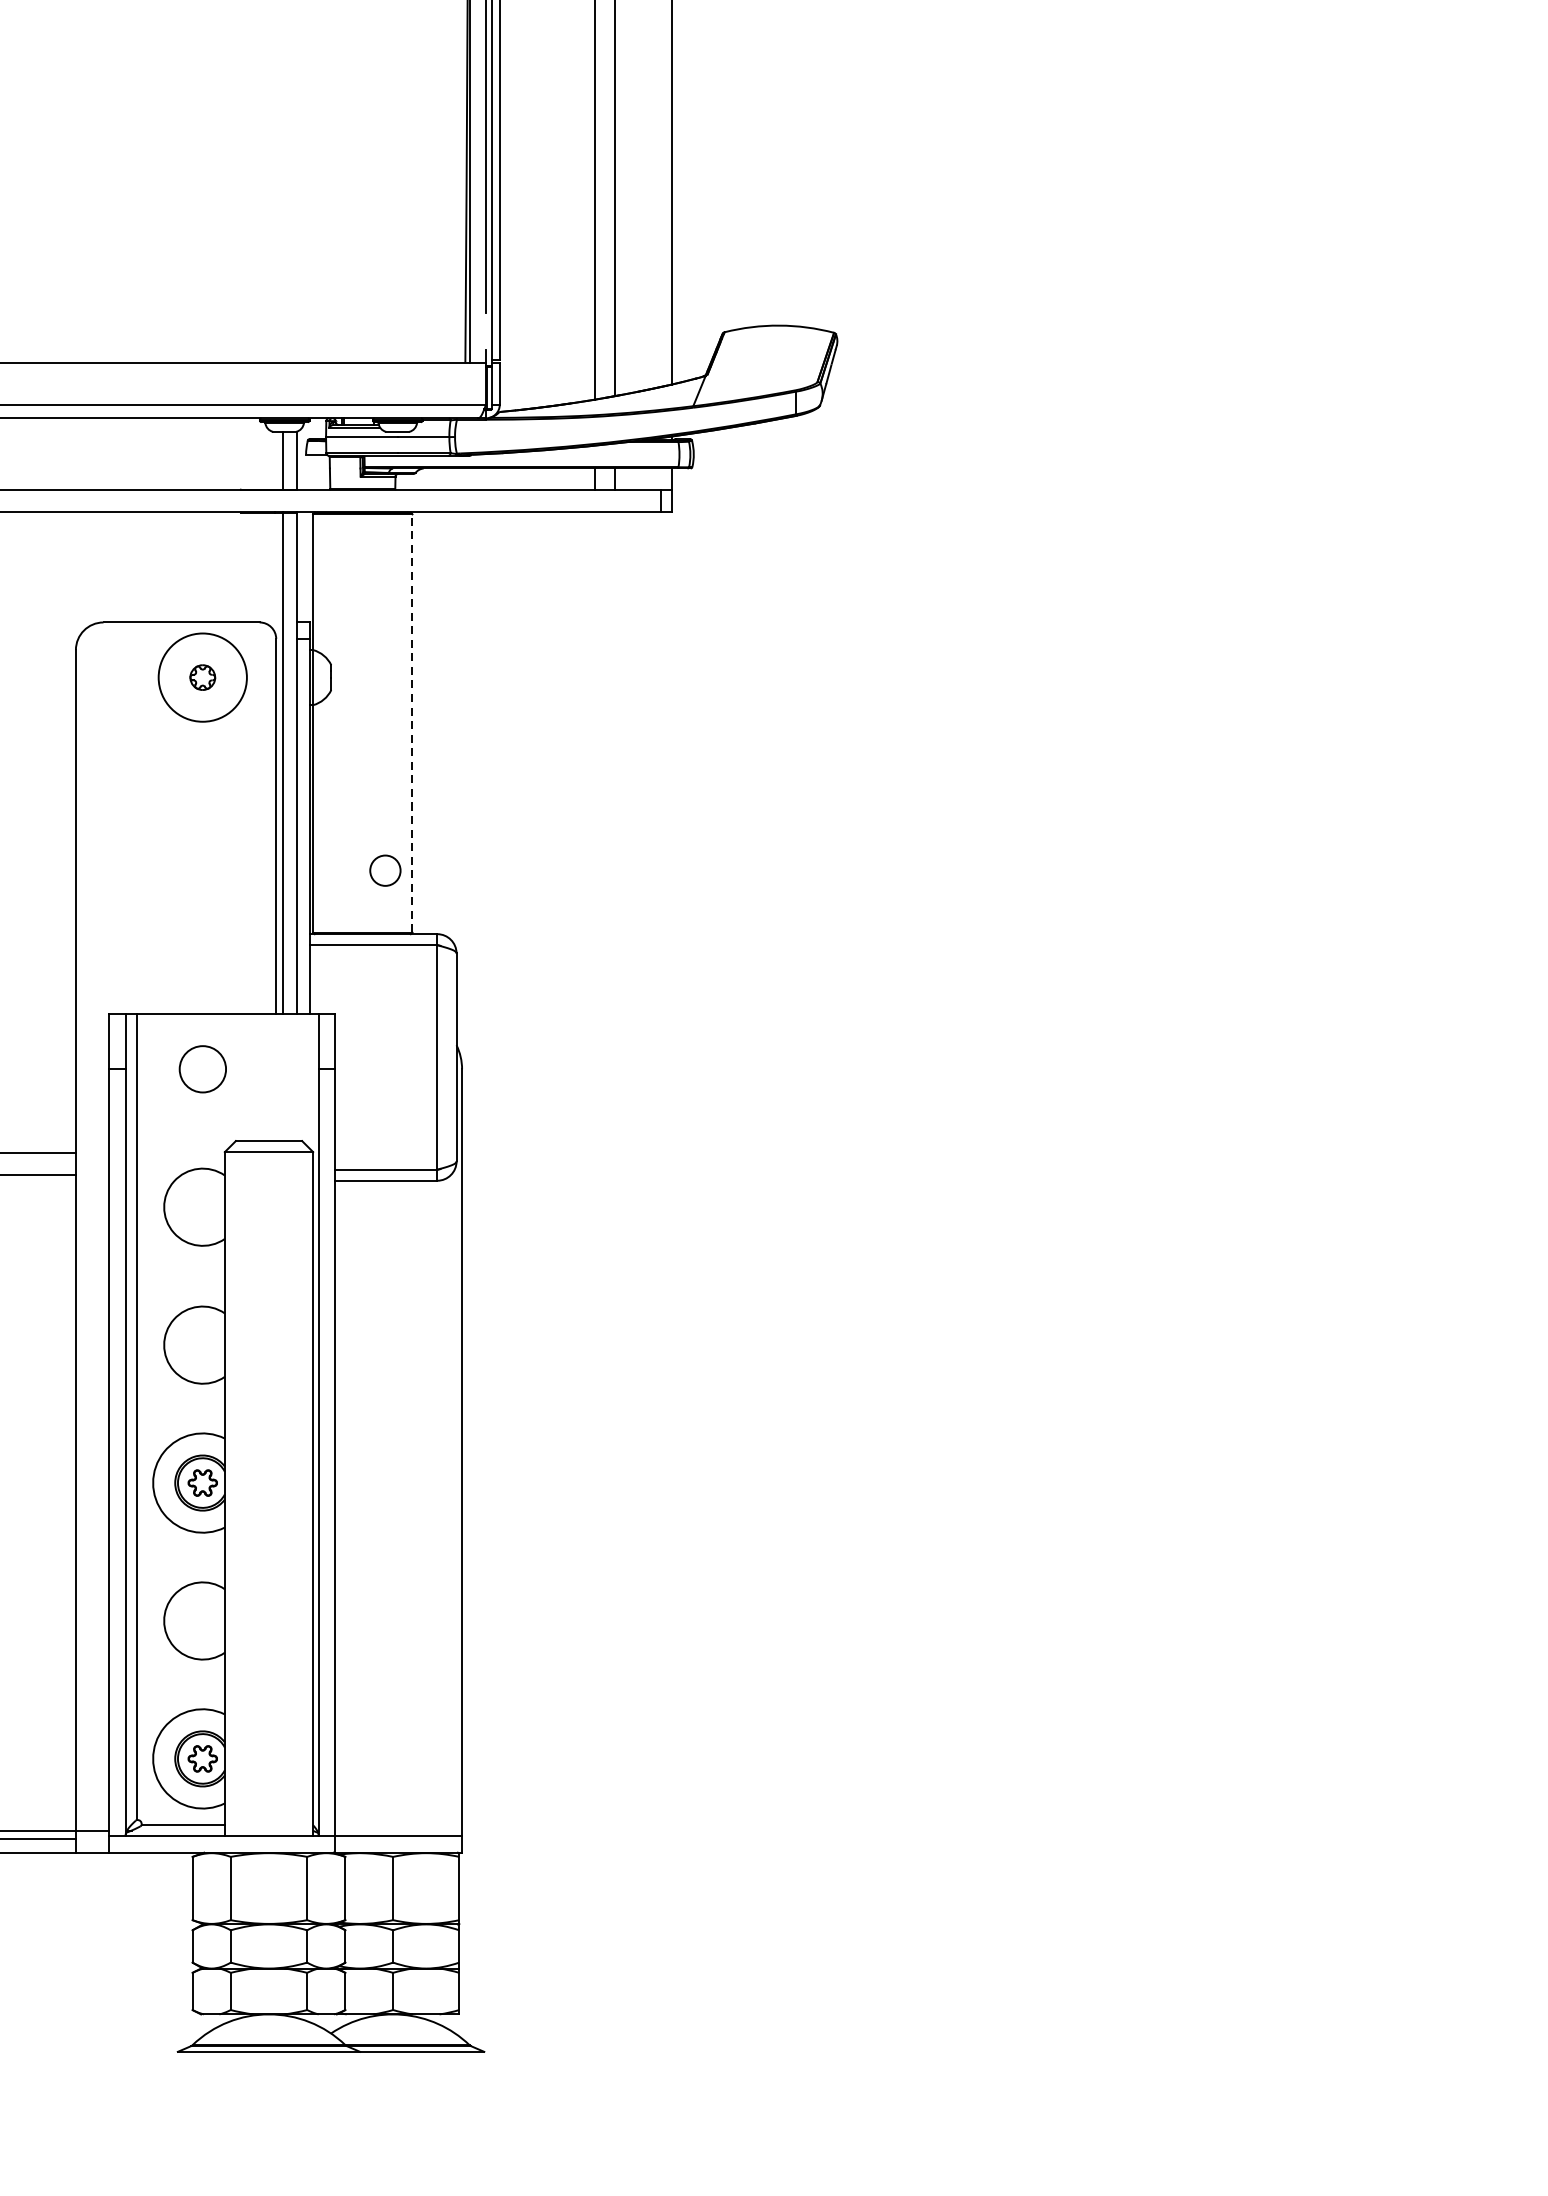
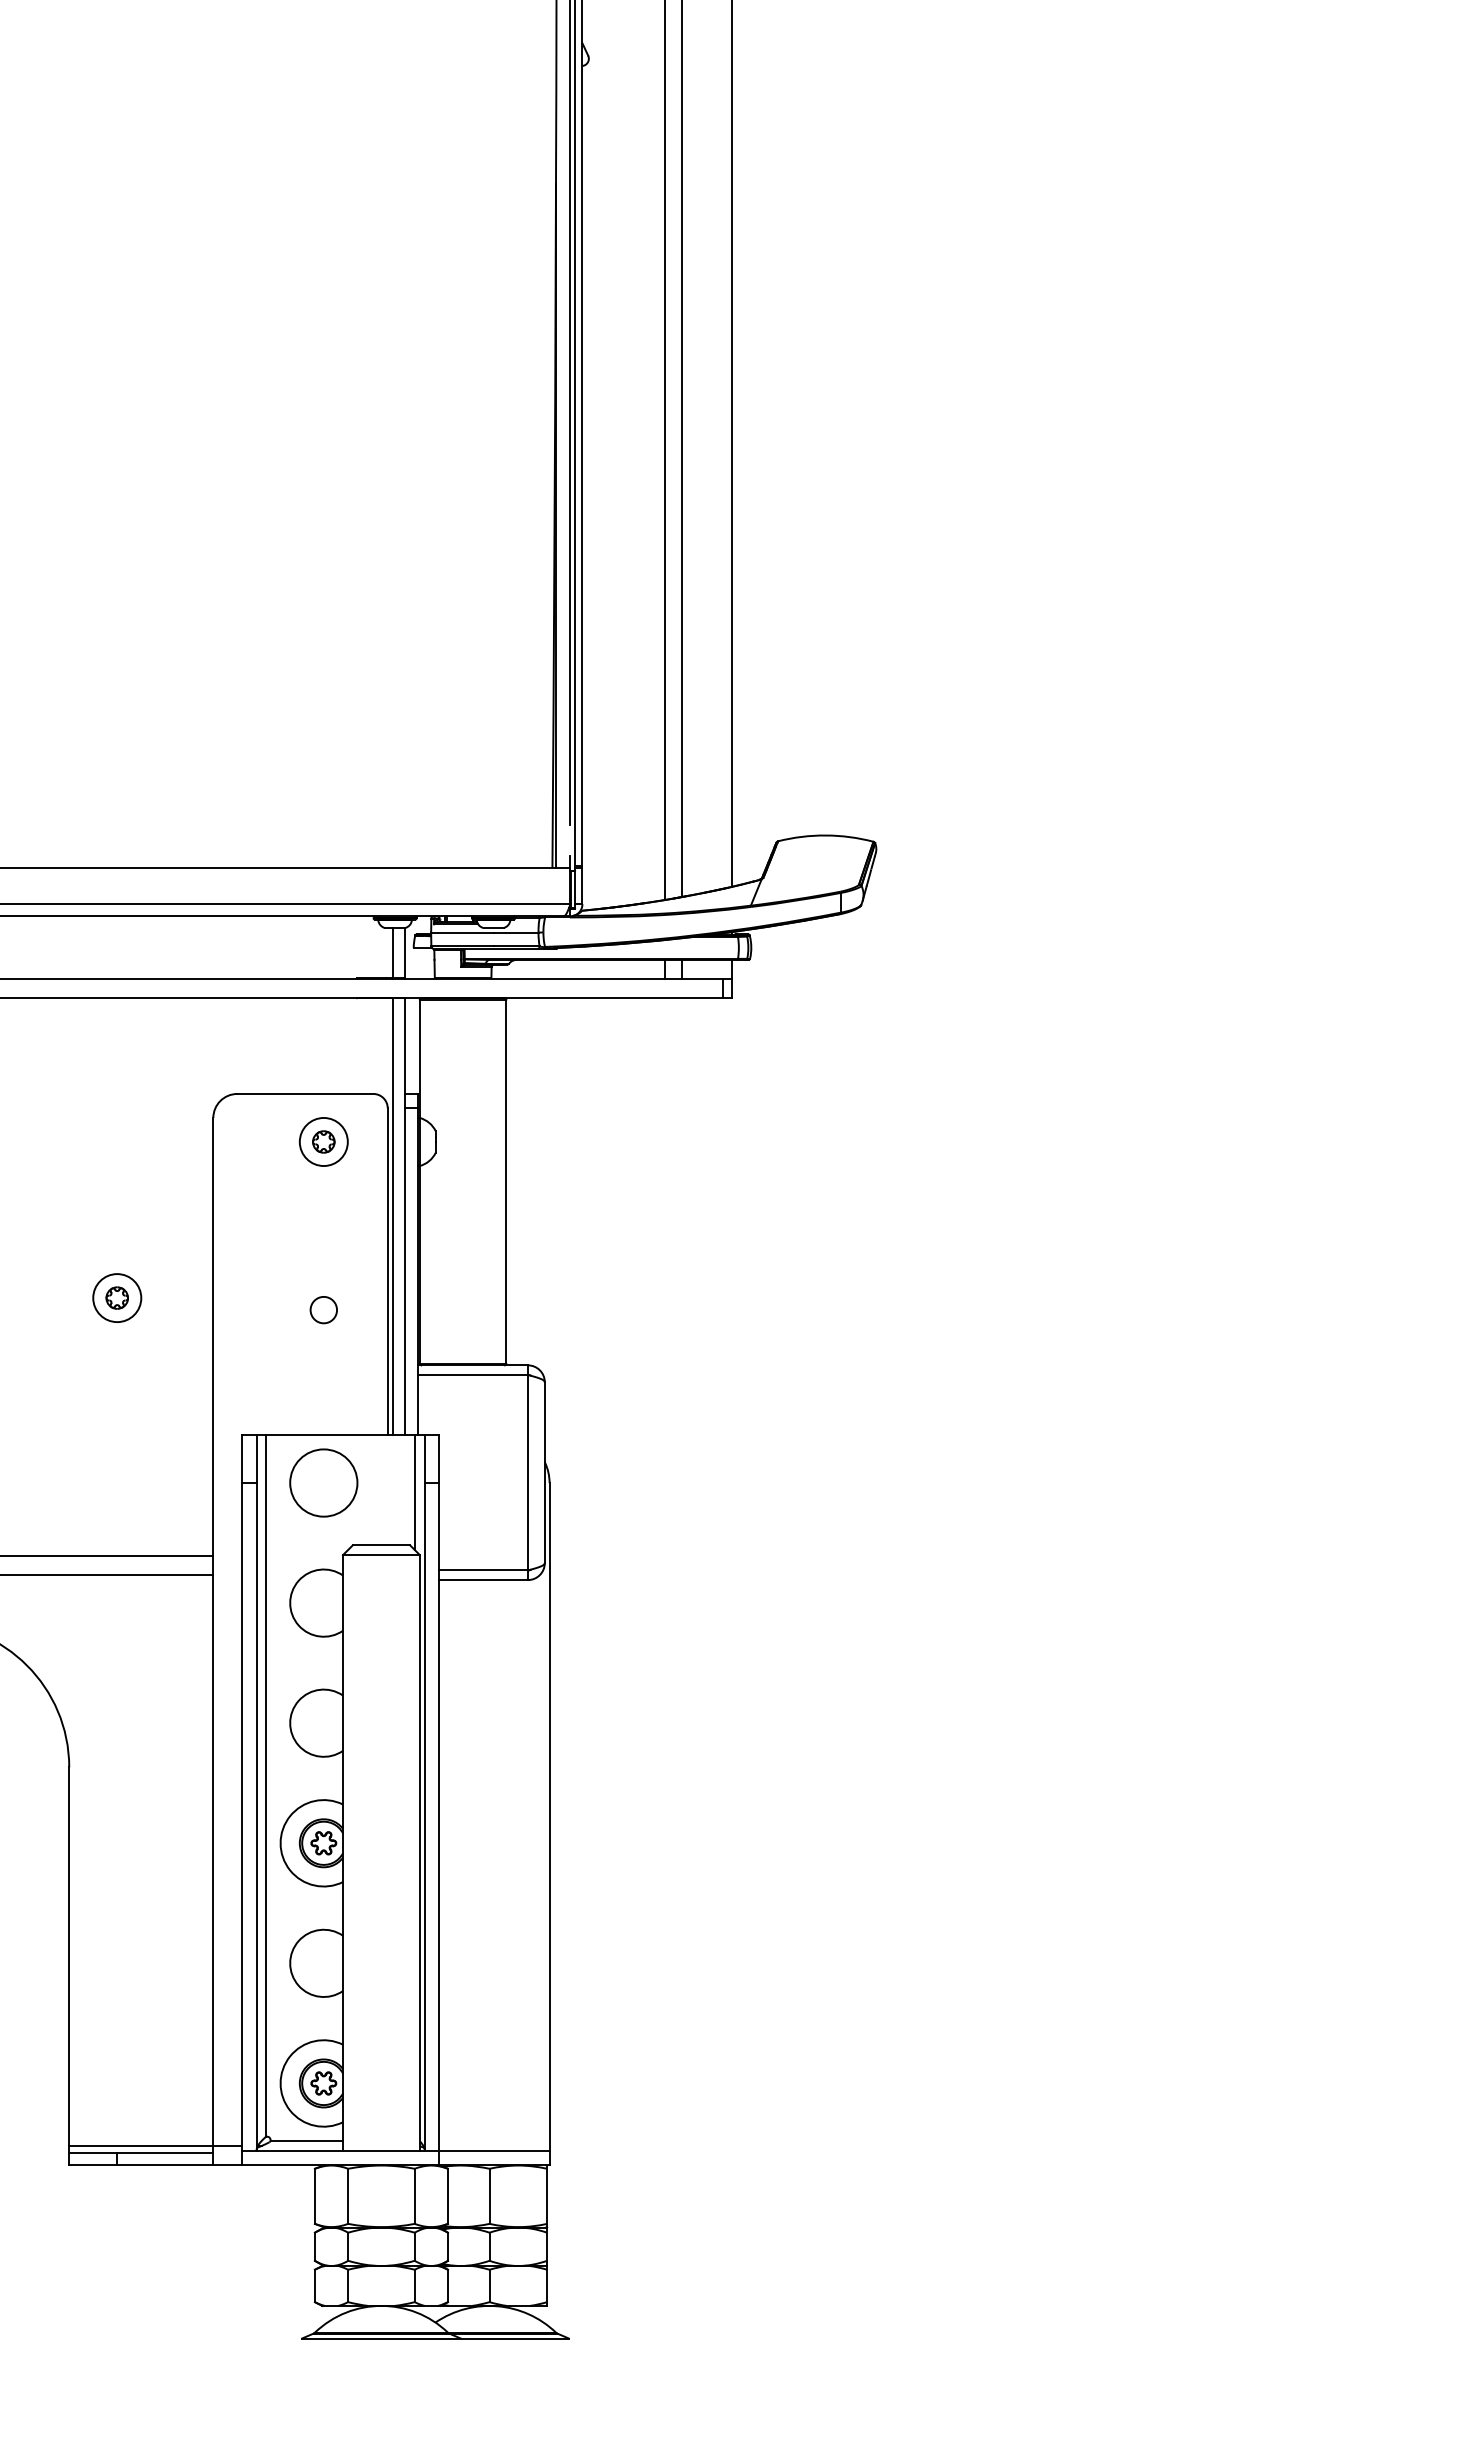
circle: (202, 677) -> (323, 1141), size x0.62
line: (412, 723) -> (506, 1181), dashed -> solid
circle: (385, 871) -> (323, 1310), moved
circle: (202, 1068) -> (323, 1482), size x1.67
line: (308, 1080) -> (415, 1492), added

